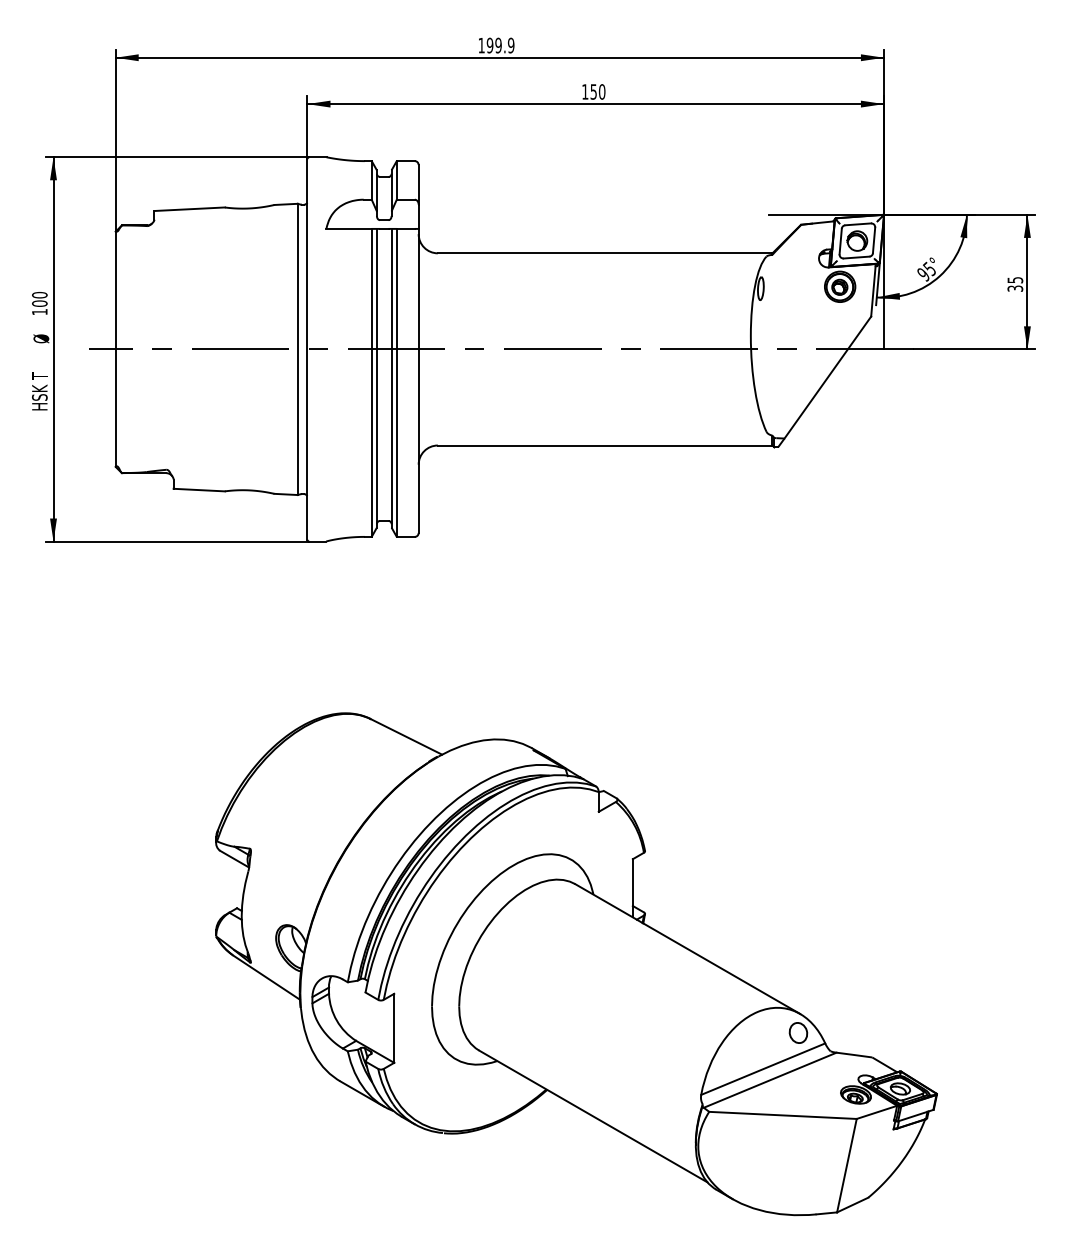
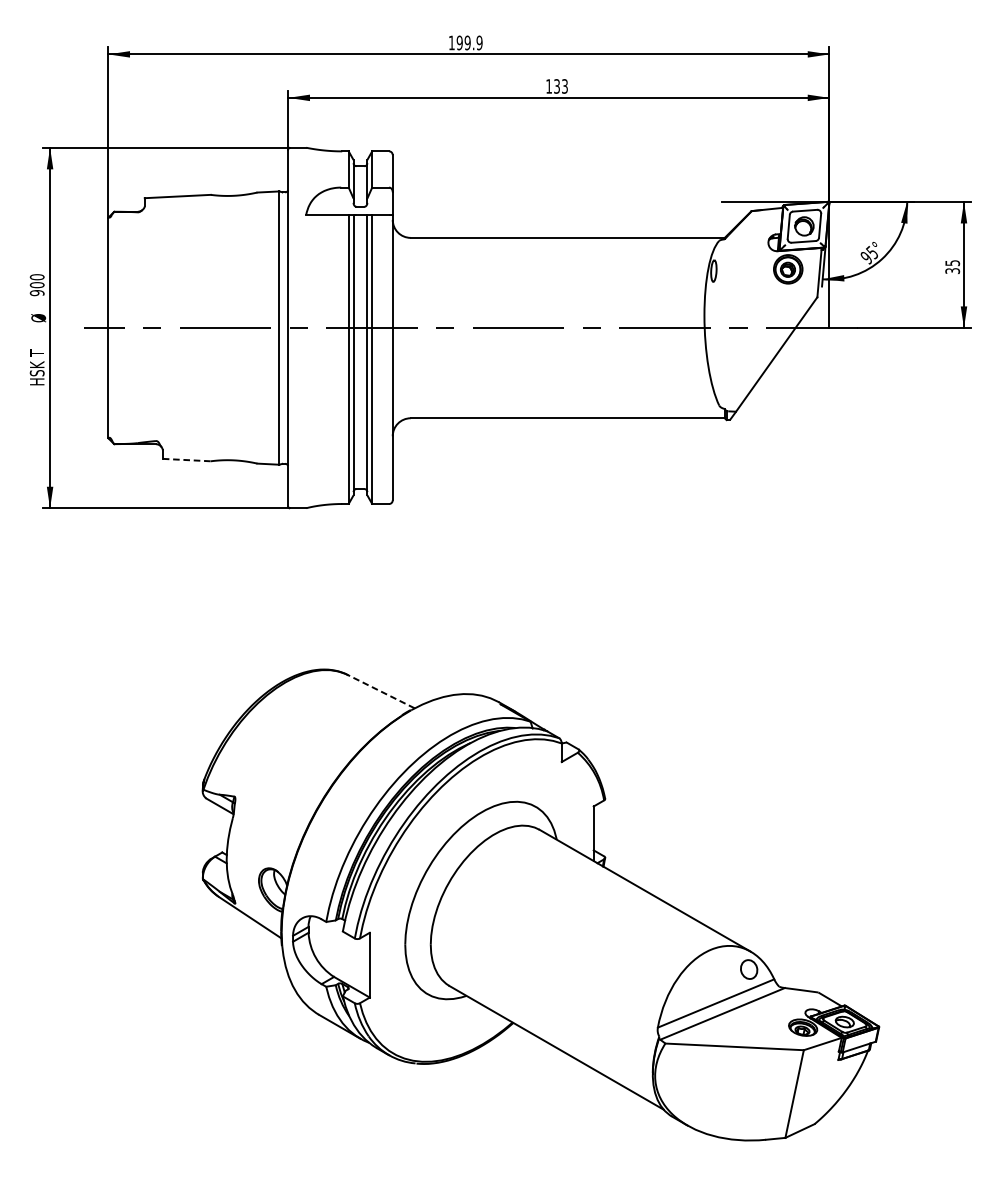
text: (597, 91) -> (560, 86), 150 -> 133
text: (39, 311) -> (36, 292), 100 -> 900
line: (199, 490) -> (187, 460), solid -> dashed
line: (405, 736) -> (380, 691), solid -> dashed

